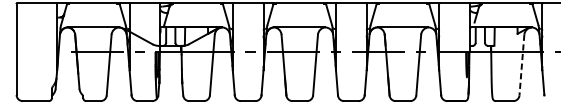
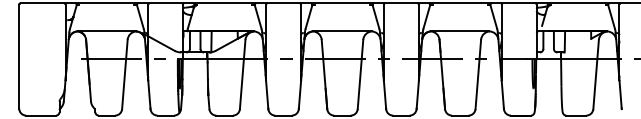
line: (522, 65) -> (596, 74), dashed -> solid

